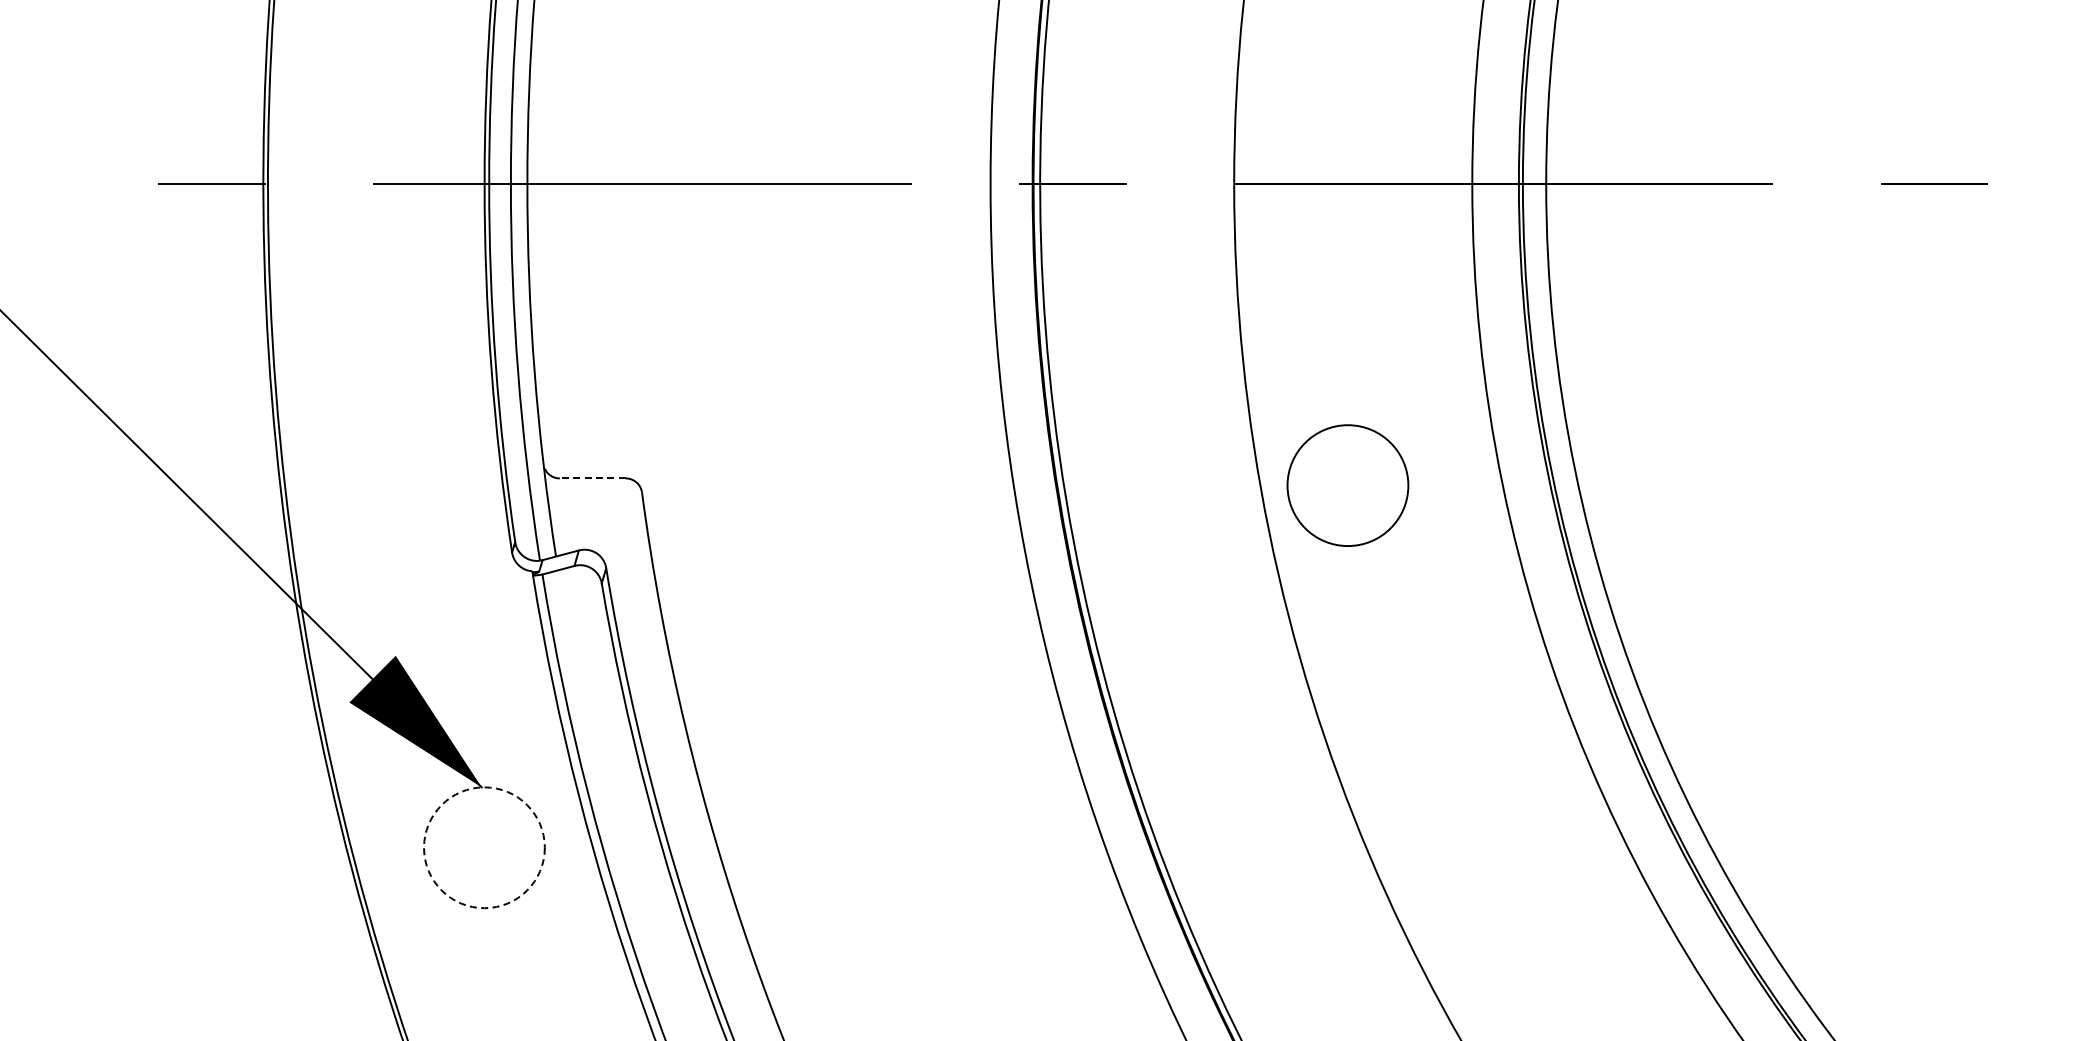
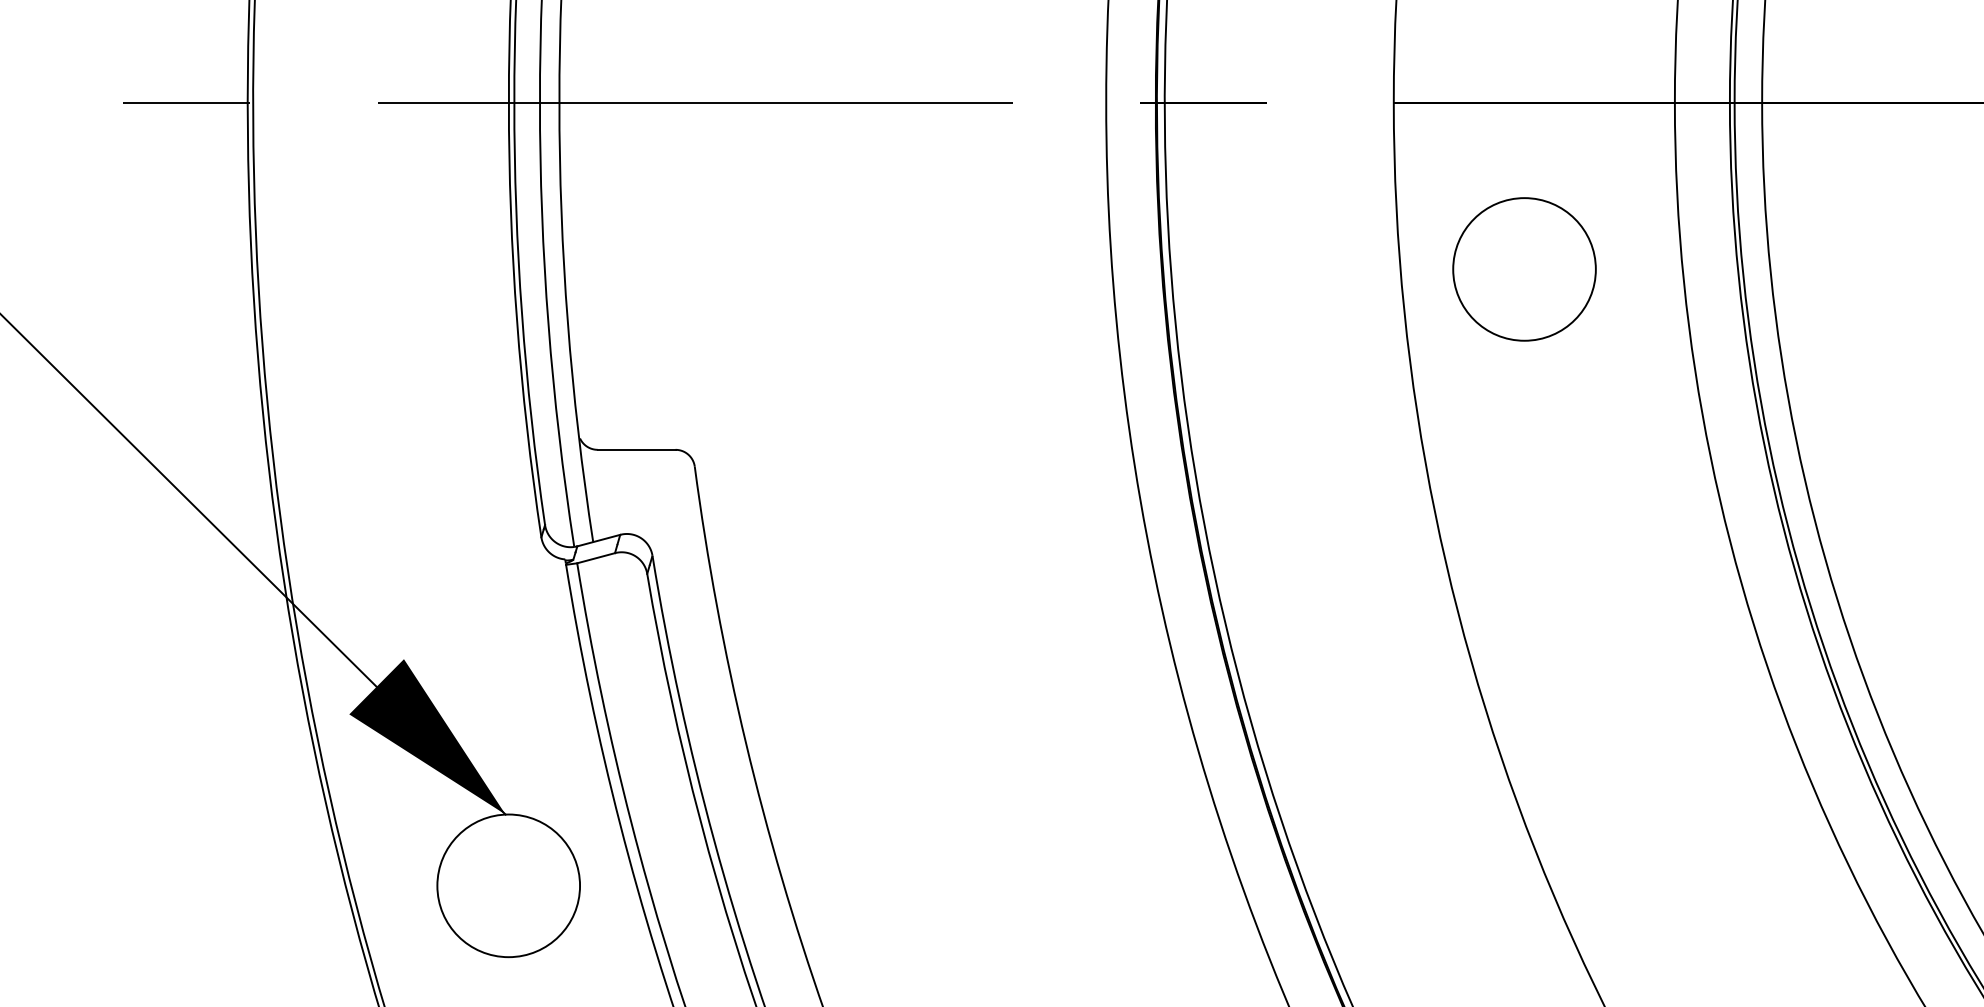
line: (592, 478) -> (636, 449), dashed -> solid
circle: (1347, 485) -> (1524, 269), moved
circle: (484, 847) -> (508, 885), dashed -> solid

